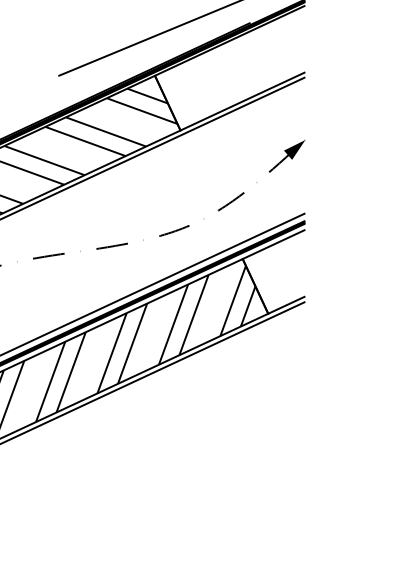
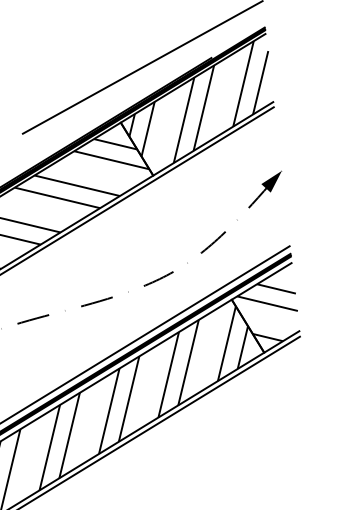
hatch: (233, 65) -> (199, 103), added
hatch: (276, 275) -> (268, 312), added

